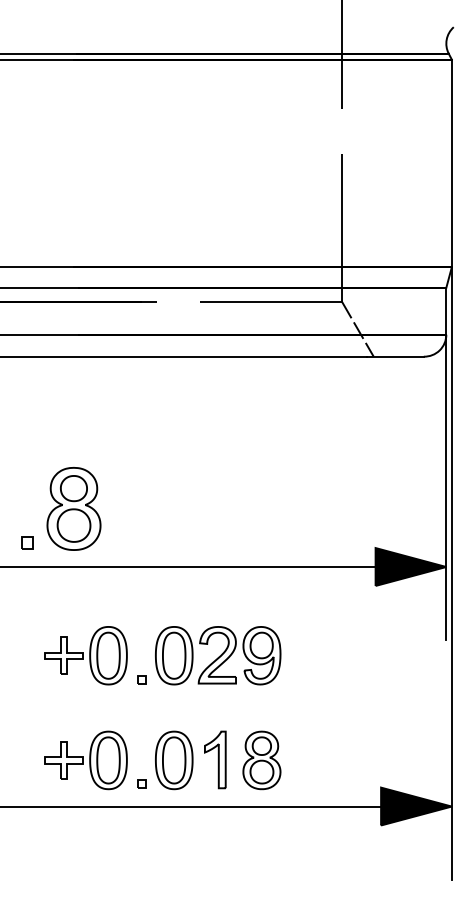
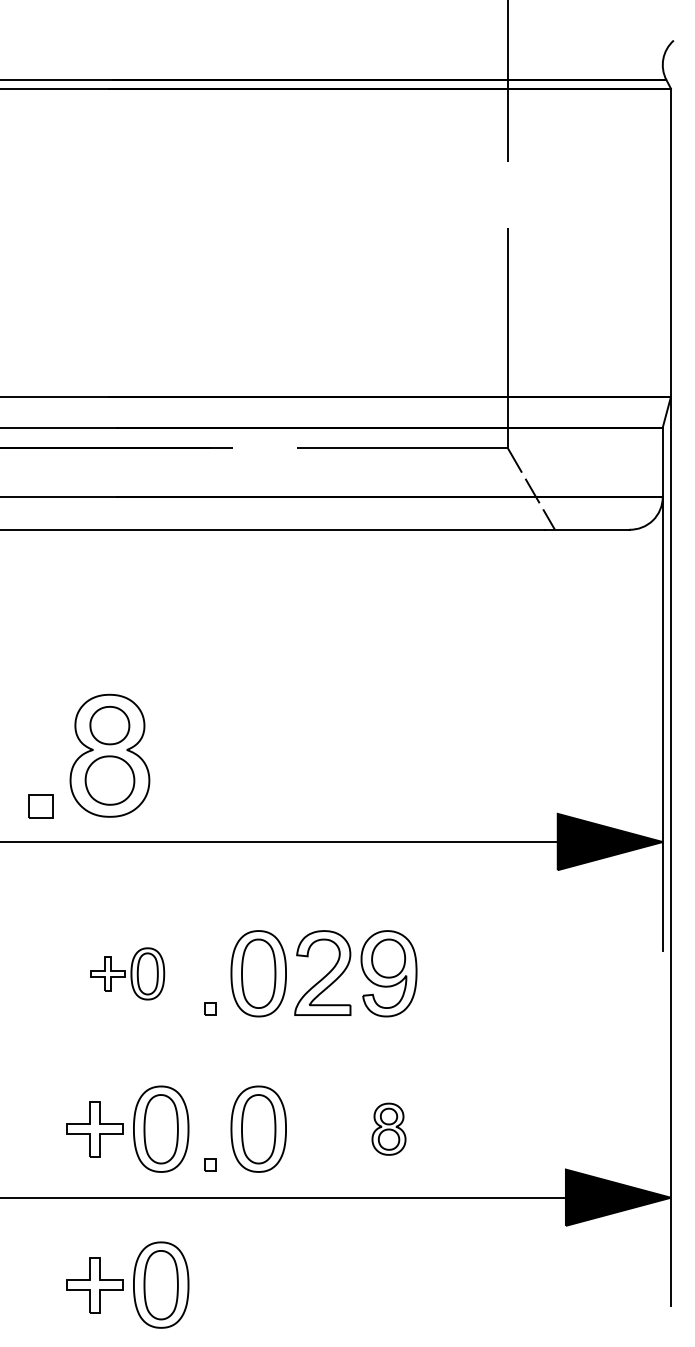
part: (27, 542) -> (40, 805), size x1.4
part: (85, 655) -> (127, 973), size x0.6
part: (215, 759) -> (320, 1127), removed
part: (261, 760) -> (388, 1129), size x0.6
part: (85, 865) -> (127, 1285), added

